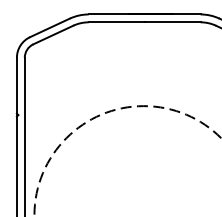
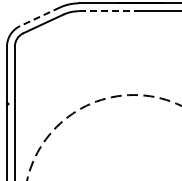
line: (116, 22) -> (106, 11), solid -> dashed
line: (49, 27) -> (39, 16), solid -> dashed

